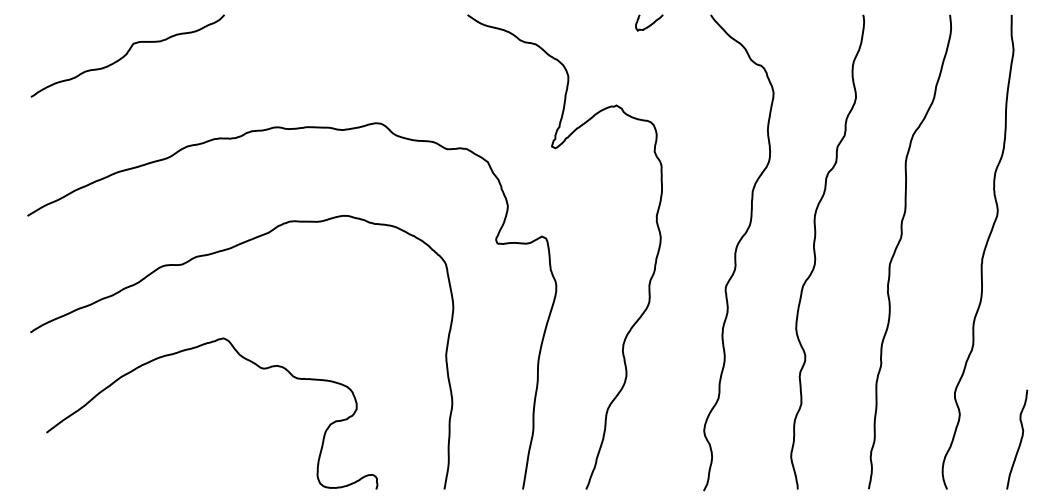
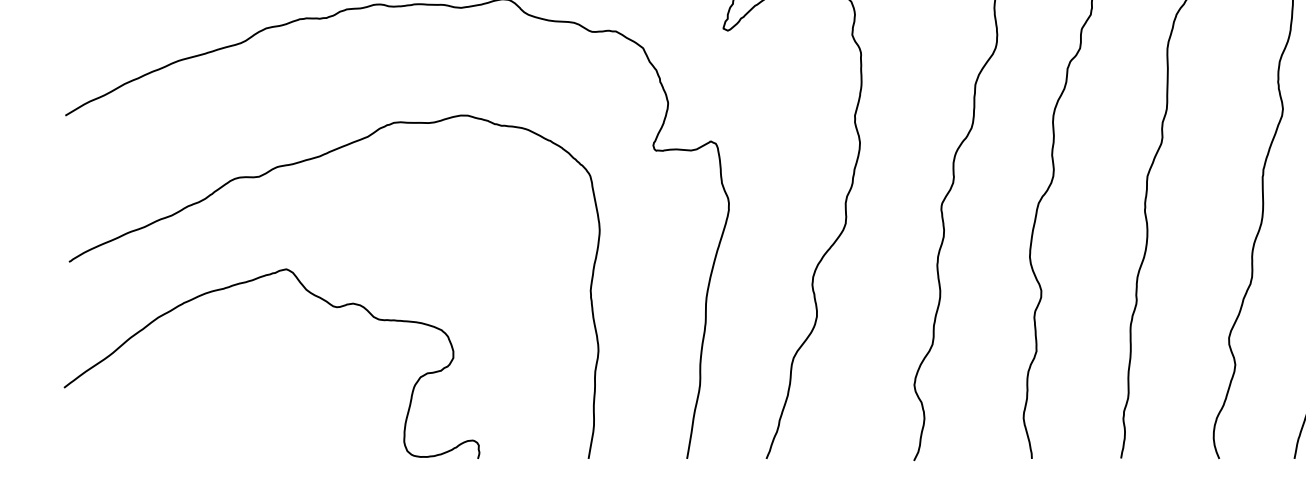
curve: (244, 359) -> (312, 295), moved

